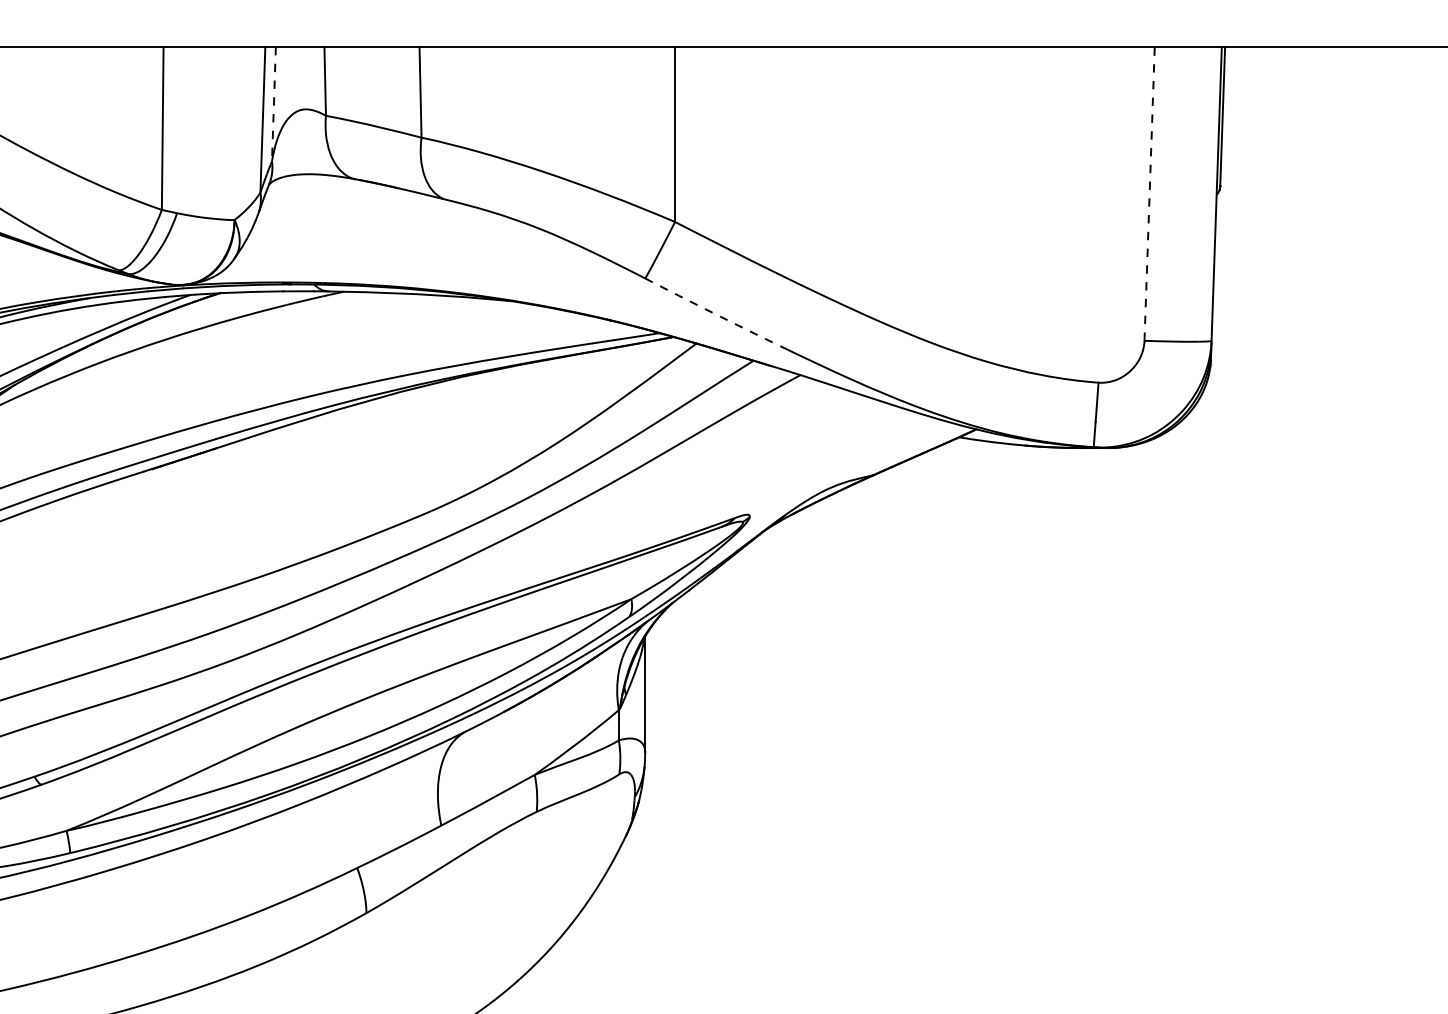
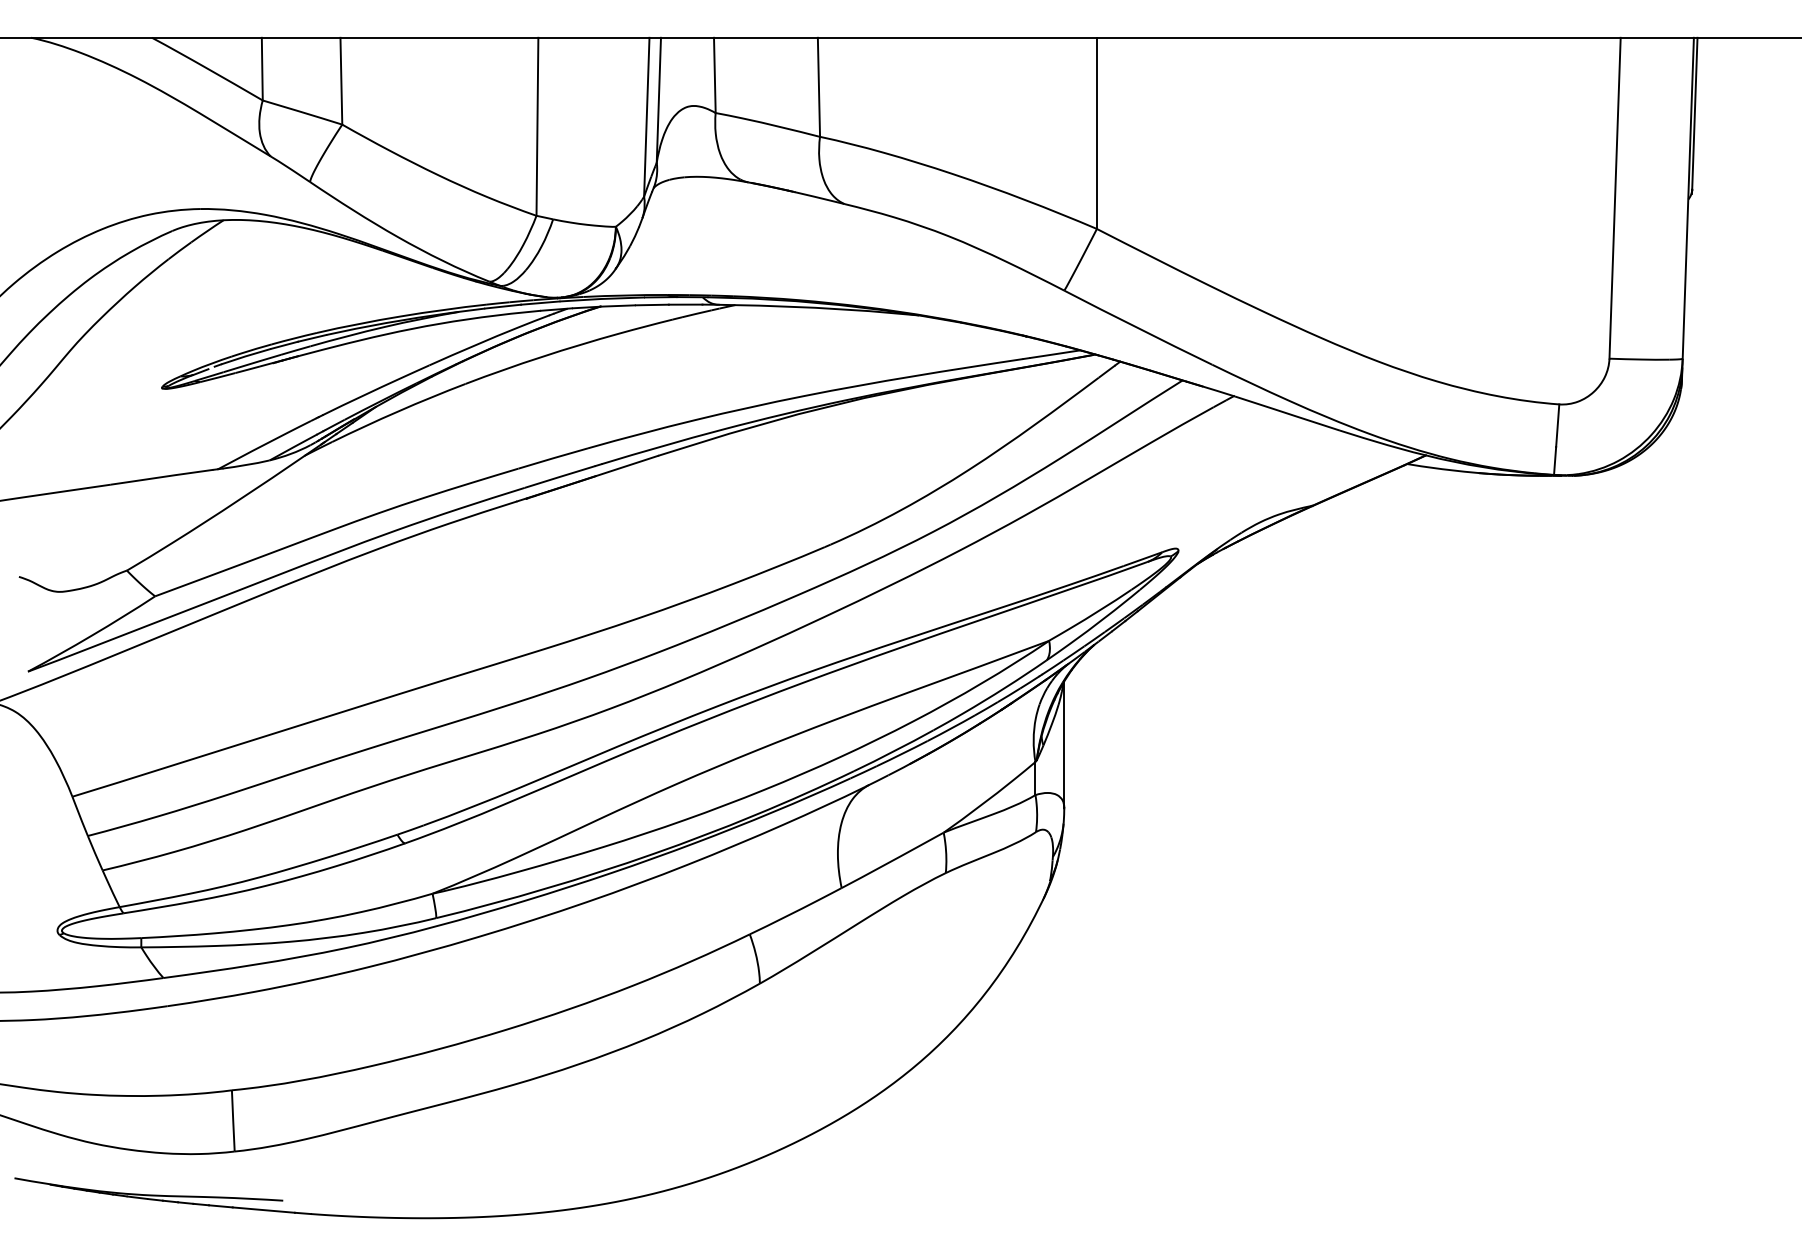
line: (273, 104) -> (658, 100), dashed -> solid
line: (1150, 194) -> (1615, 198), dashed -> solid
arc: (713, 313) -> (1138, 328), dashed -> solid

